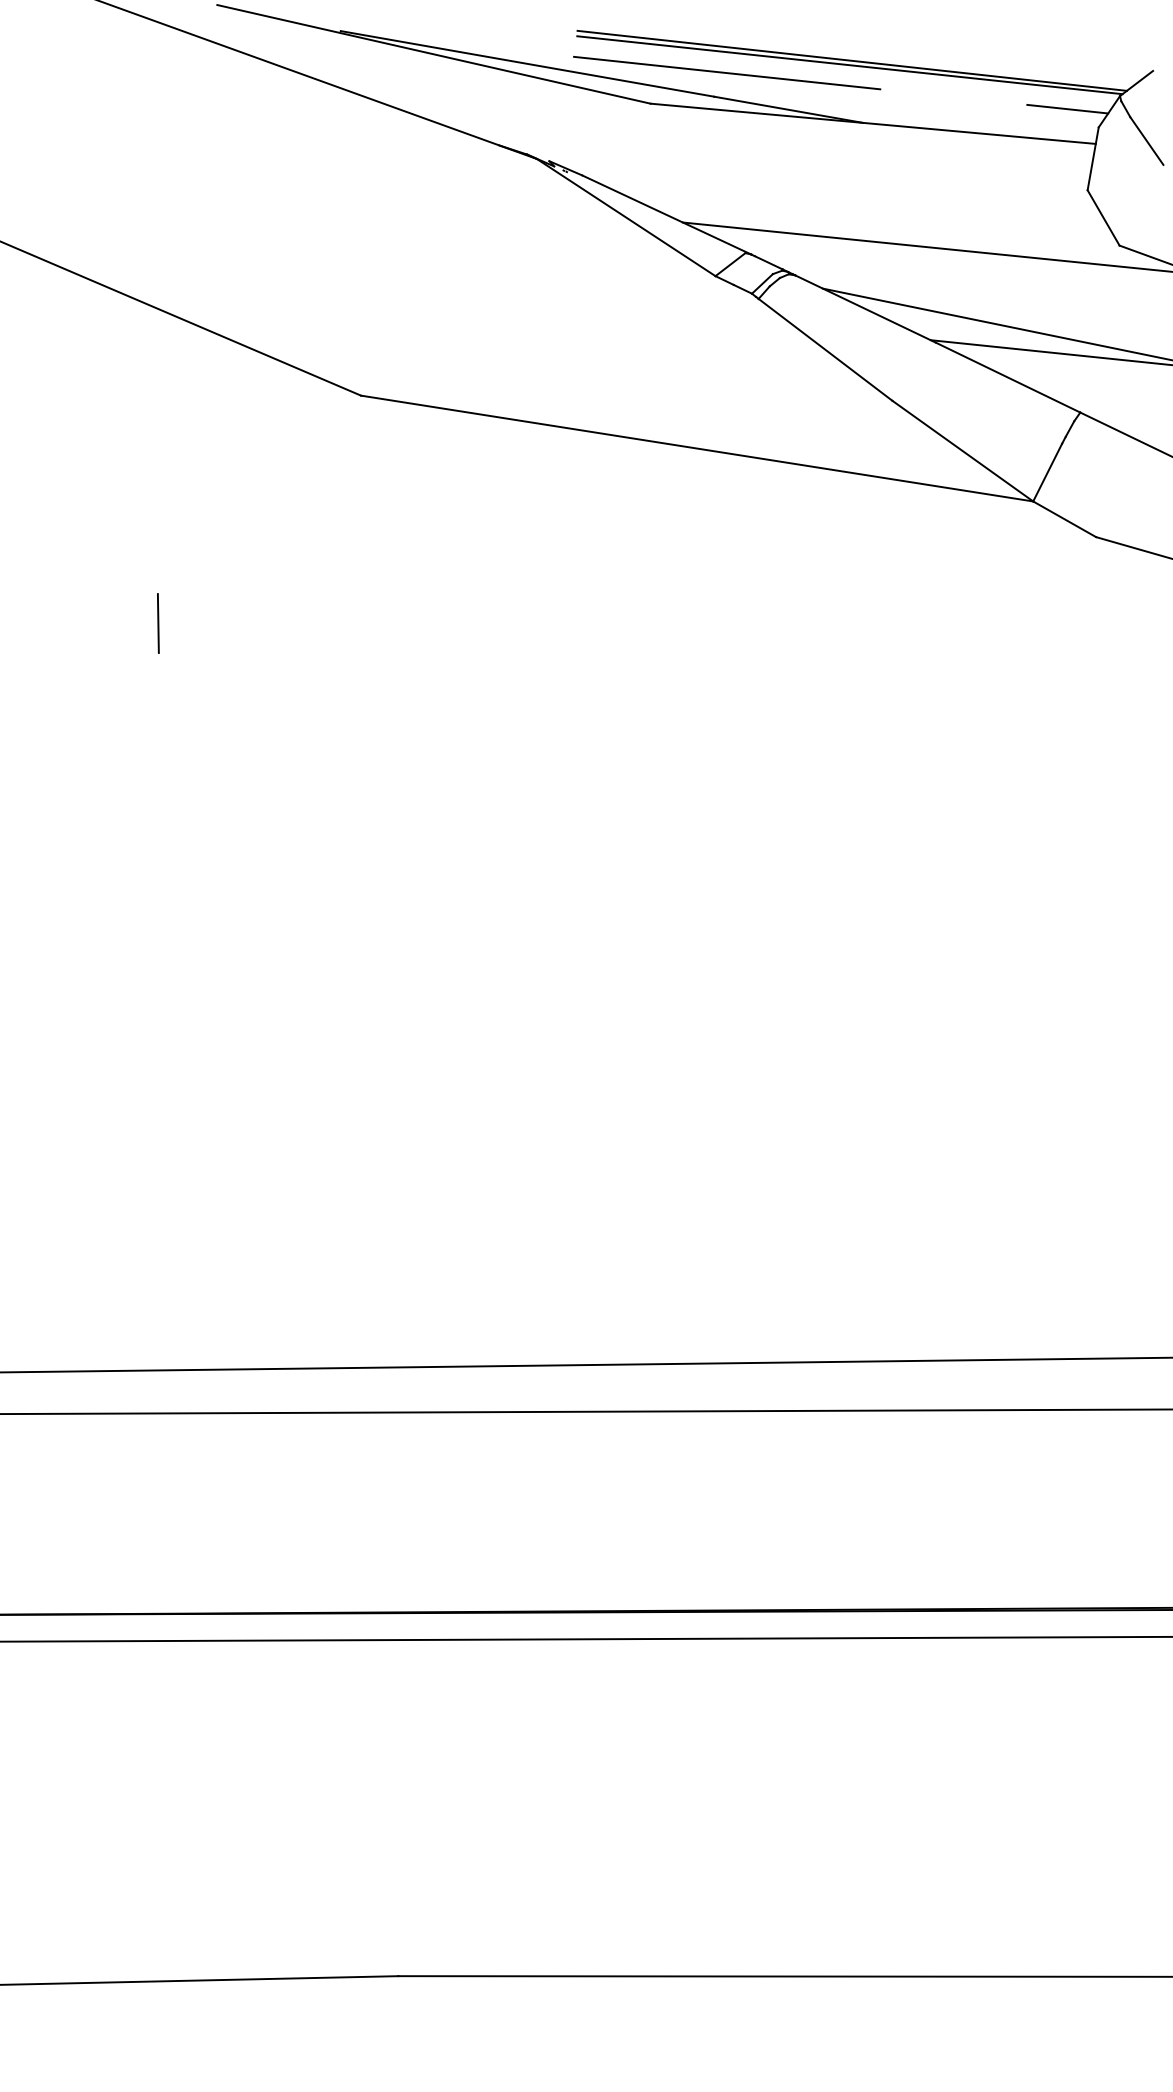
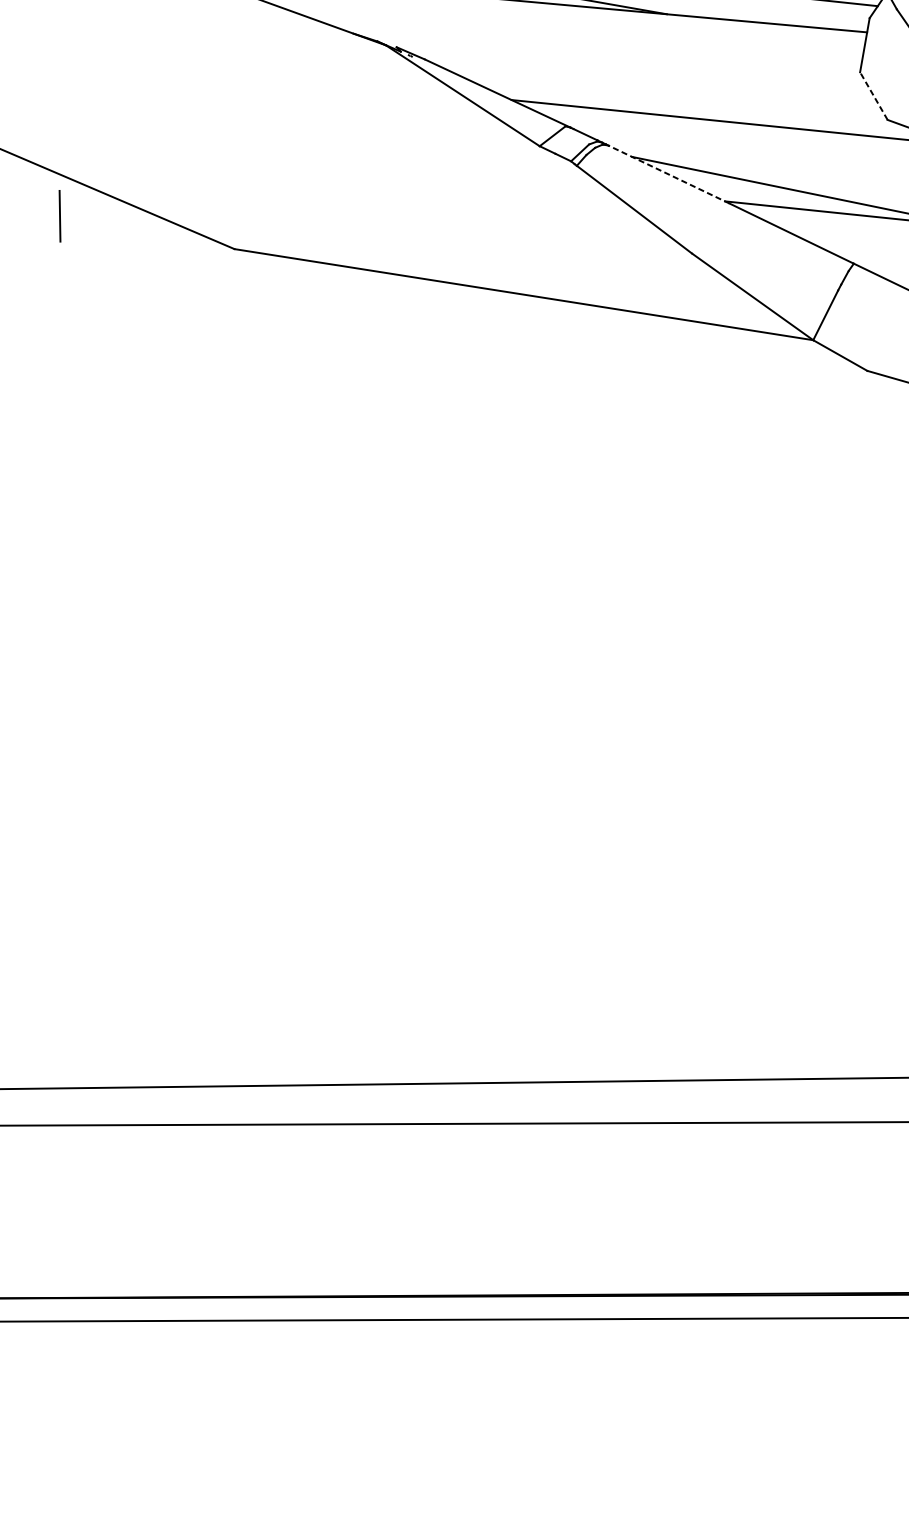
line: (1103, 217) -> (873, 95), solid -> dashed
line: (865, 308) -> (668, 174), solid -> dashed
line: (158, 623) -> (60, 216), moved

